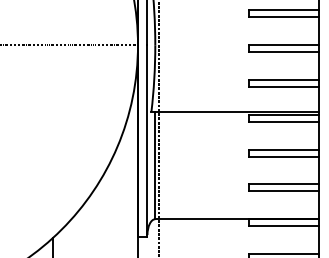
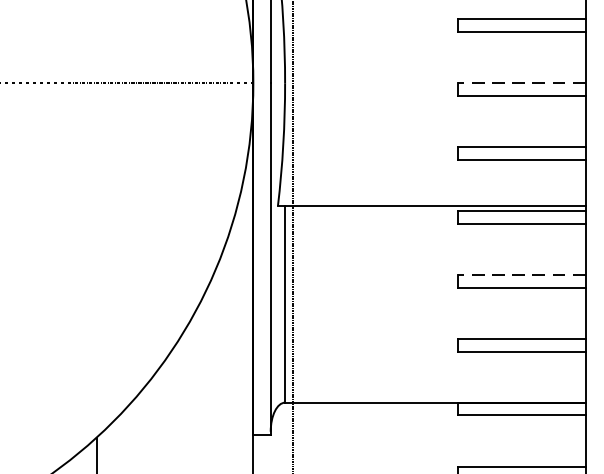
line: (284, 45) -> (522, 83), solid -> dashed
line: (284, 149) -> (522, 274), solid -> dashed

